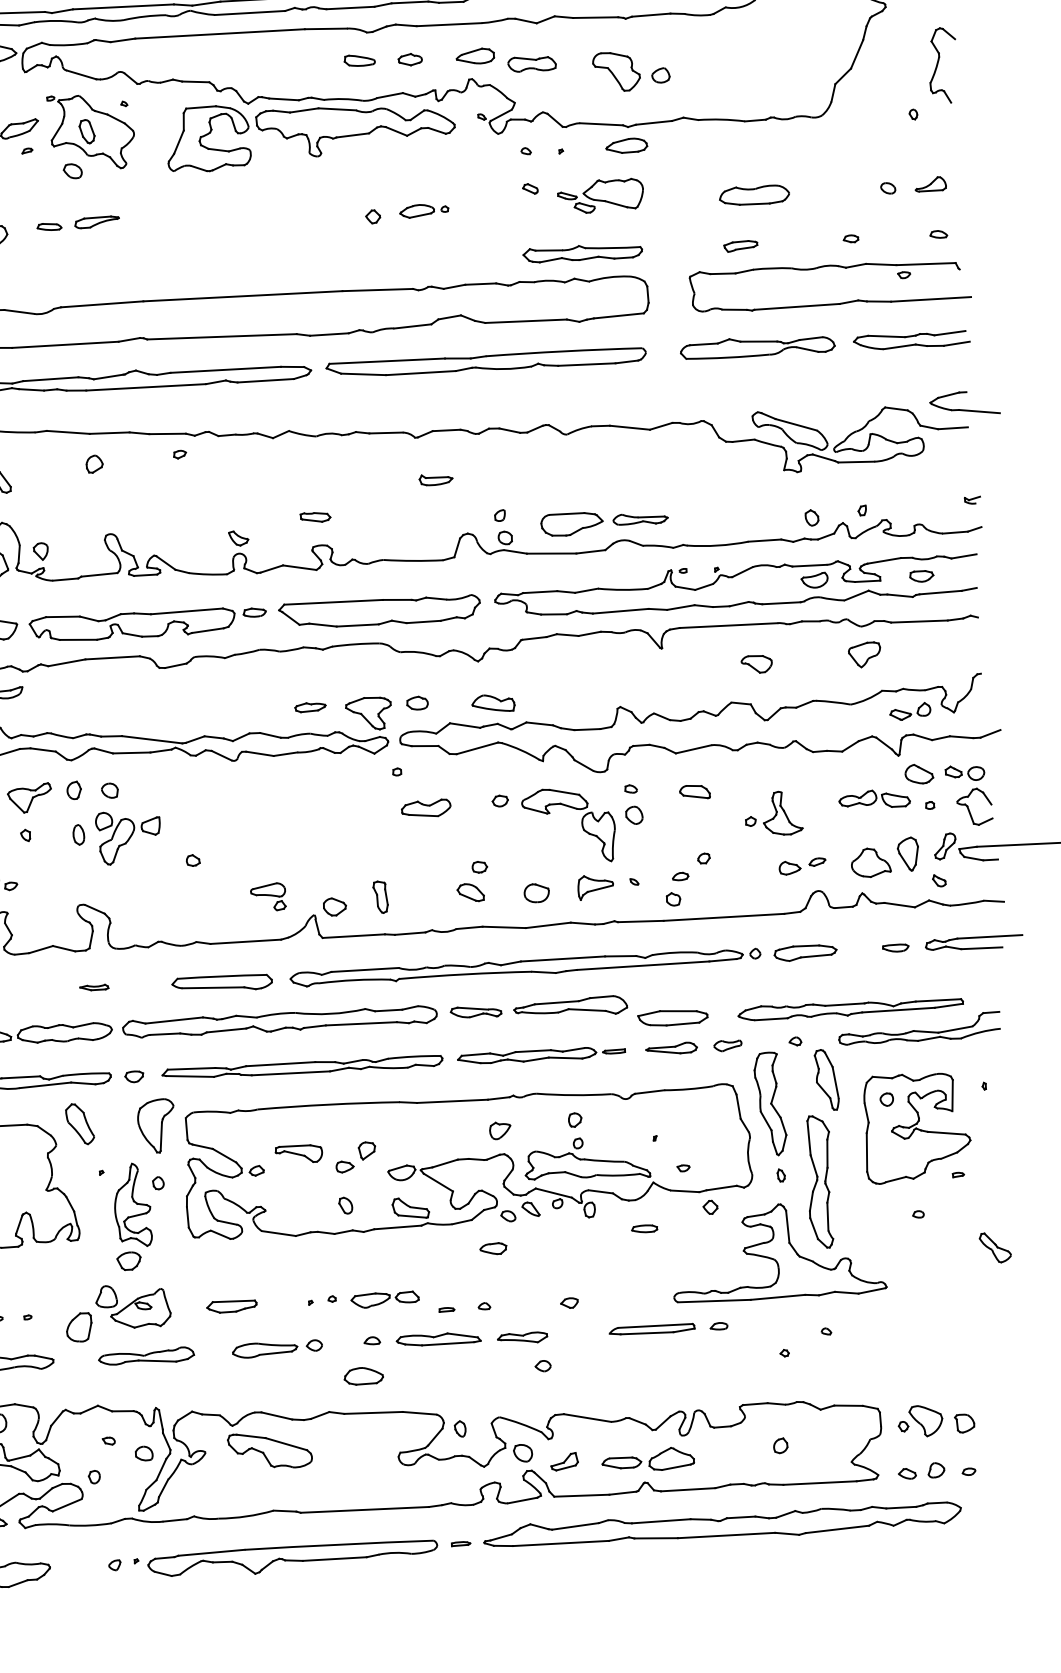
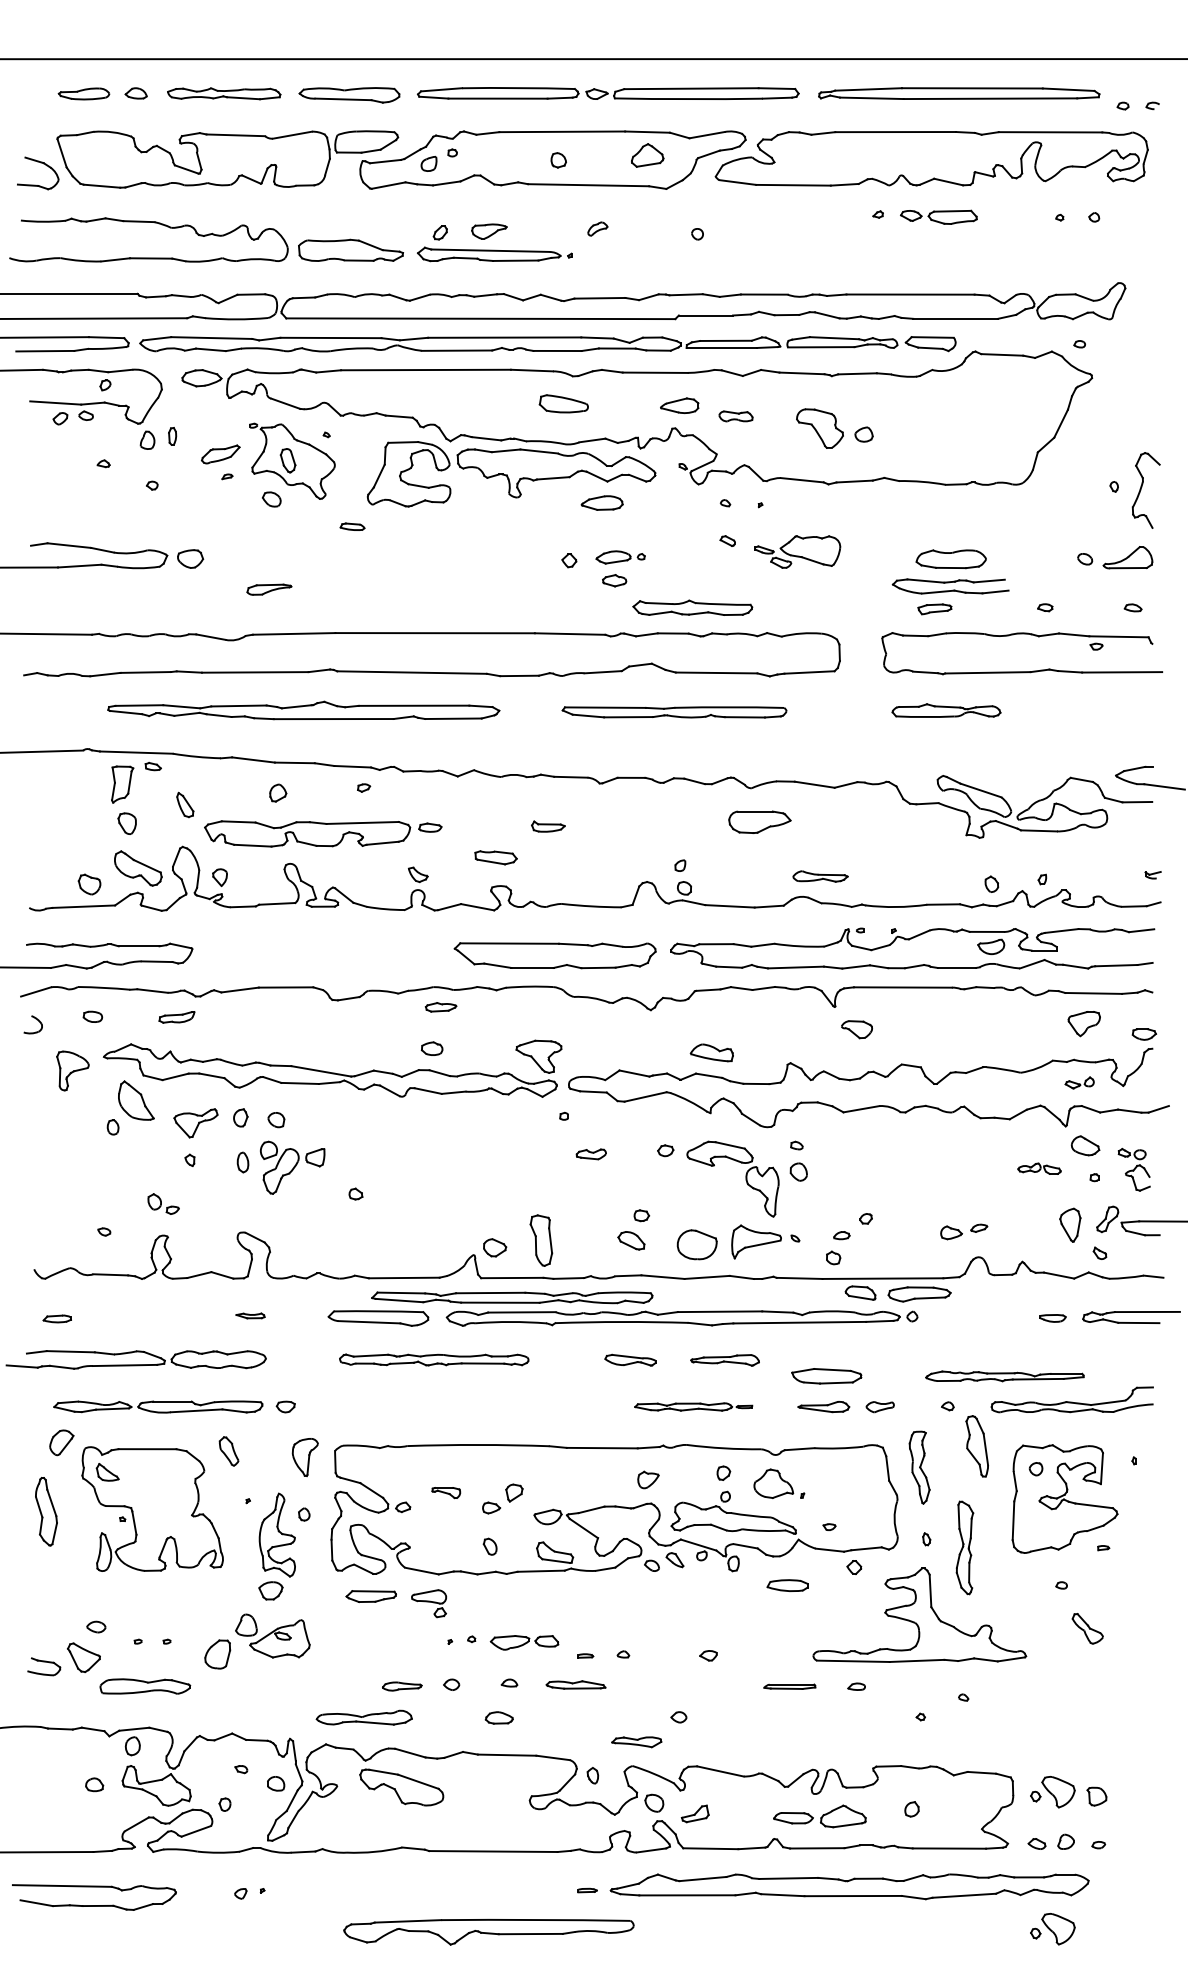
part: (410, 59) -> (614, 580), moved
part: (360, 60) -> (564, 403), size x1.6
part: (531, 64) -> (735, 416), size x0.7
part: (942, 65) -> (1145, 490), moved
part: (625, 145) -> (601, 502), moved
part: (930, 183) -> (1127, 556), size x1.6
part: (97, 222) -> (269, 589), moved
part: (49, 226) -> (352, 526), moved
part: (582, 252) -> (692, 607), moved
part: (911, 340) -> (950, 586), moved
part: (757, 346) -> (946, 710), size x0.7
part: (486, 362) -> (674, 712), size x0.7
part: (436, 479) -> (548, 826), moved
part: (314, 517) -> (495, 857), size x1.4
part: (571, 523) -> (759, 821), moved
part: (920, 576) -> (1143, 1034), moved
part: (148, 623) -> (323, 833), moved
part: (863, 655) -> (1083, 1024), moved
part: (756, 664) -> (856, 1029), moved
part: (416, 703) -> (431, 1048), moved
part: (492, 703) -> (711, 1052), moved
part: (309, 707) -> (440, 1007), moved
part: (909, 711) -> (1079, 1082), size x0.7
part: (694, 791) -> (860, 1292), moved
part: (969, 795) -> (1134, 1169), size x0.7
part: (874, 799) -> (1039, 1168), size x0.6
part: (426, 808) -> (591, 1154), size x0.6
part: (774, 813) -> (938, 1177), removed
part: (870, 862) -> (773, 1483), moved
part: (595, 886) -> (756, 1241), size x1.4
part: (536, 892) -> (697, 1244), size x1.6
part: (268, 897) -> (429, 1603), moved
part: (379, 897) -> (540, 1240), size x1.6
part: (805, 953) -> (919, 1294), moved
part: (569, 1007) -> (724, 1360), size x0.6
part: (850, 1008) -> (1004, 1376), size x0.7
part: (280, 1021) -> (434, 1359), size x0.6
part: (541, 1054) -> (693, 1406), size x0.7
part: (302, 1067) -> (512, 1297), moved
part: (770, 1104) -> (919, 1467), size x0.7
part: (79, 1124) -> (228, 1451), size x0.7
part: (156, 1126) -> (305, 1457), size x0.7
part: (299, 1153) -> (446, 1492), size x0.6
part: (819, 1181) -> (964, 1547), size x0.7
part: (643, 1228) -> (786, 1585), size x1.6
part: (995, 1247) -> (1087, 1628), moved
part: (493, 1248) -> (635, 1597), removed
part: (231, 1306) -> (370, 1596), moved
part: (651, 1329) -> (789, 1686), size x0.6
part: (438, 1338) -> (575, 1684), size x0.7
part: (522, 1338) -> (636, 1742), moved
part: (265, 1349) -> (402, 1686), size x0.6
part: (145, 1356) -> (363, 1717), moved
part: (363, 1375) -> (499, 1717), size x0.7
part: (647, 1459) -> (819, 1816), moved
part: (927, 1558) -> (1052, 1929), added
part: (292, 1559) -> (488, 1932), moved

